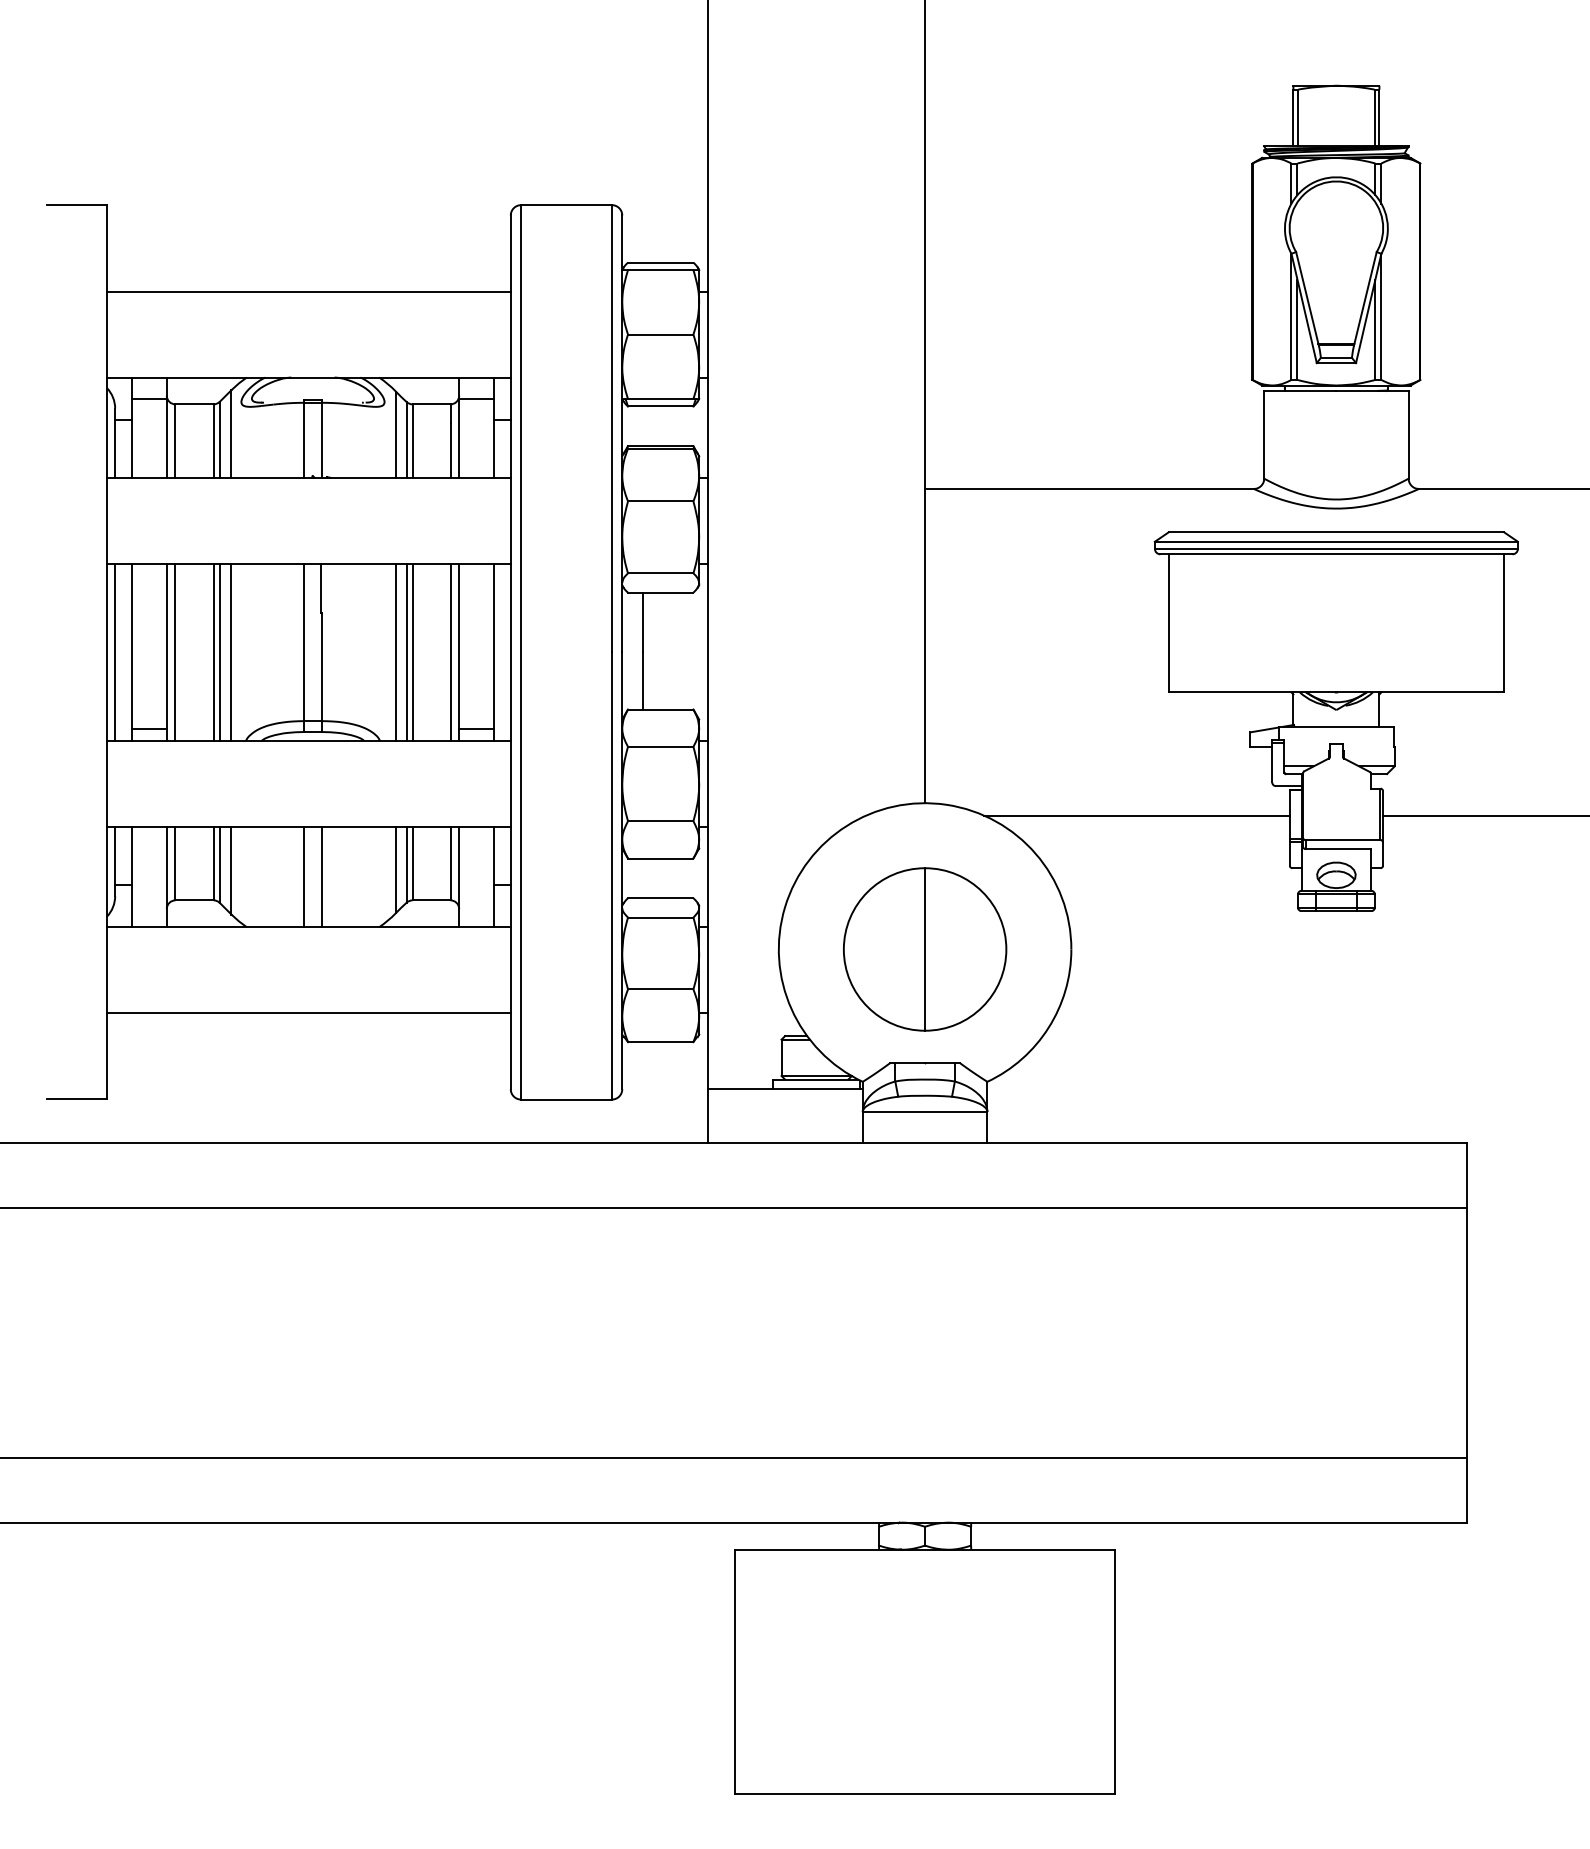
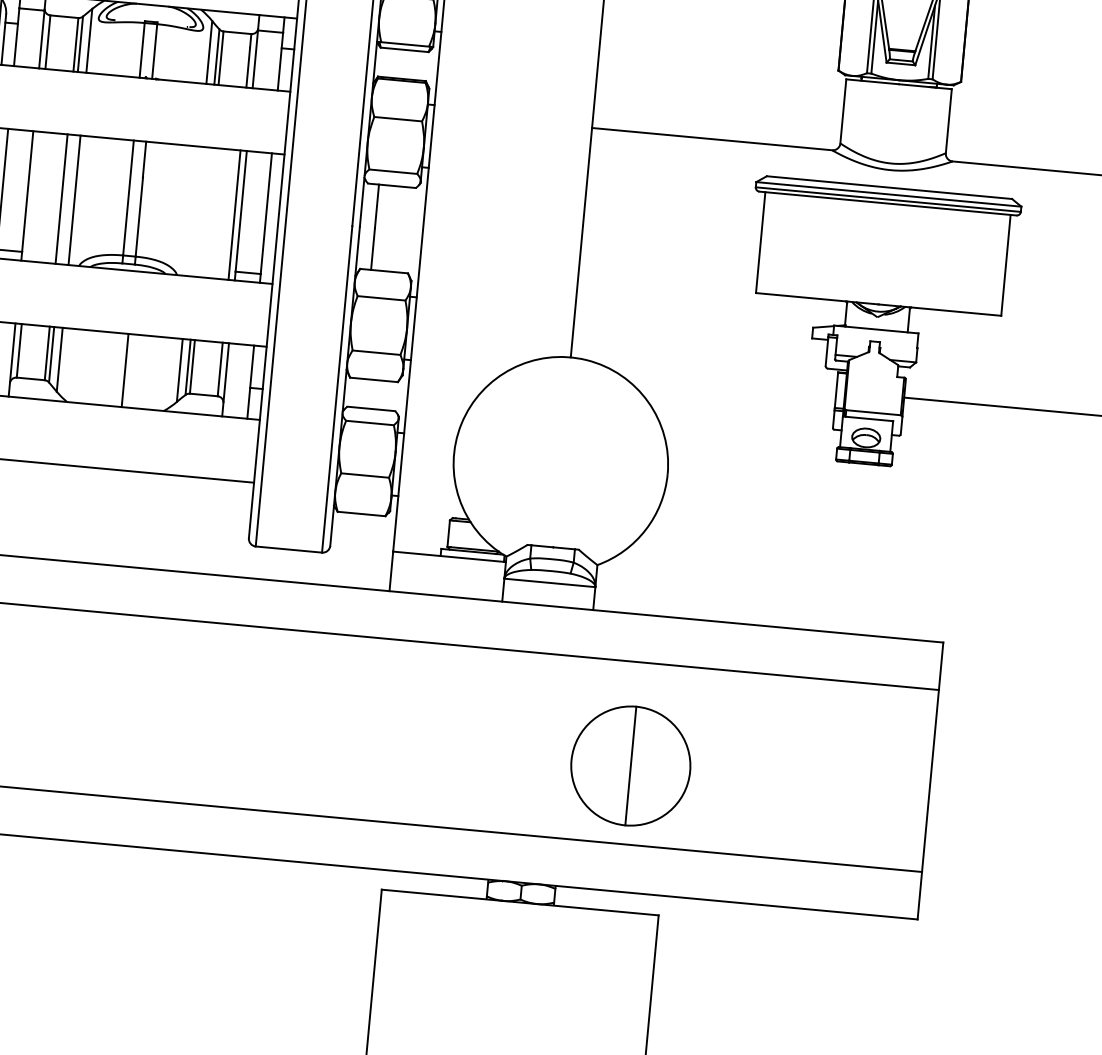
line: (175, 652) -> (33, 196), removed
line: (219, 652) -> (65, 199), removed
line: (395, 652) -> (194, 211), removed
line: (406, 652) -> (202, 212), removed
line: (412, 652) -> (206, 212), removed
line: (1136, 815) -> (724, 380), removed
line: (304, 877) -> (112, 369), removed
part: (925, 949) -> (631, 766), moved

